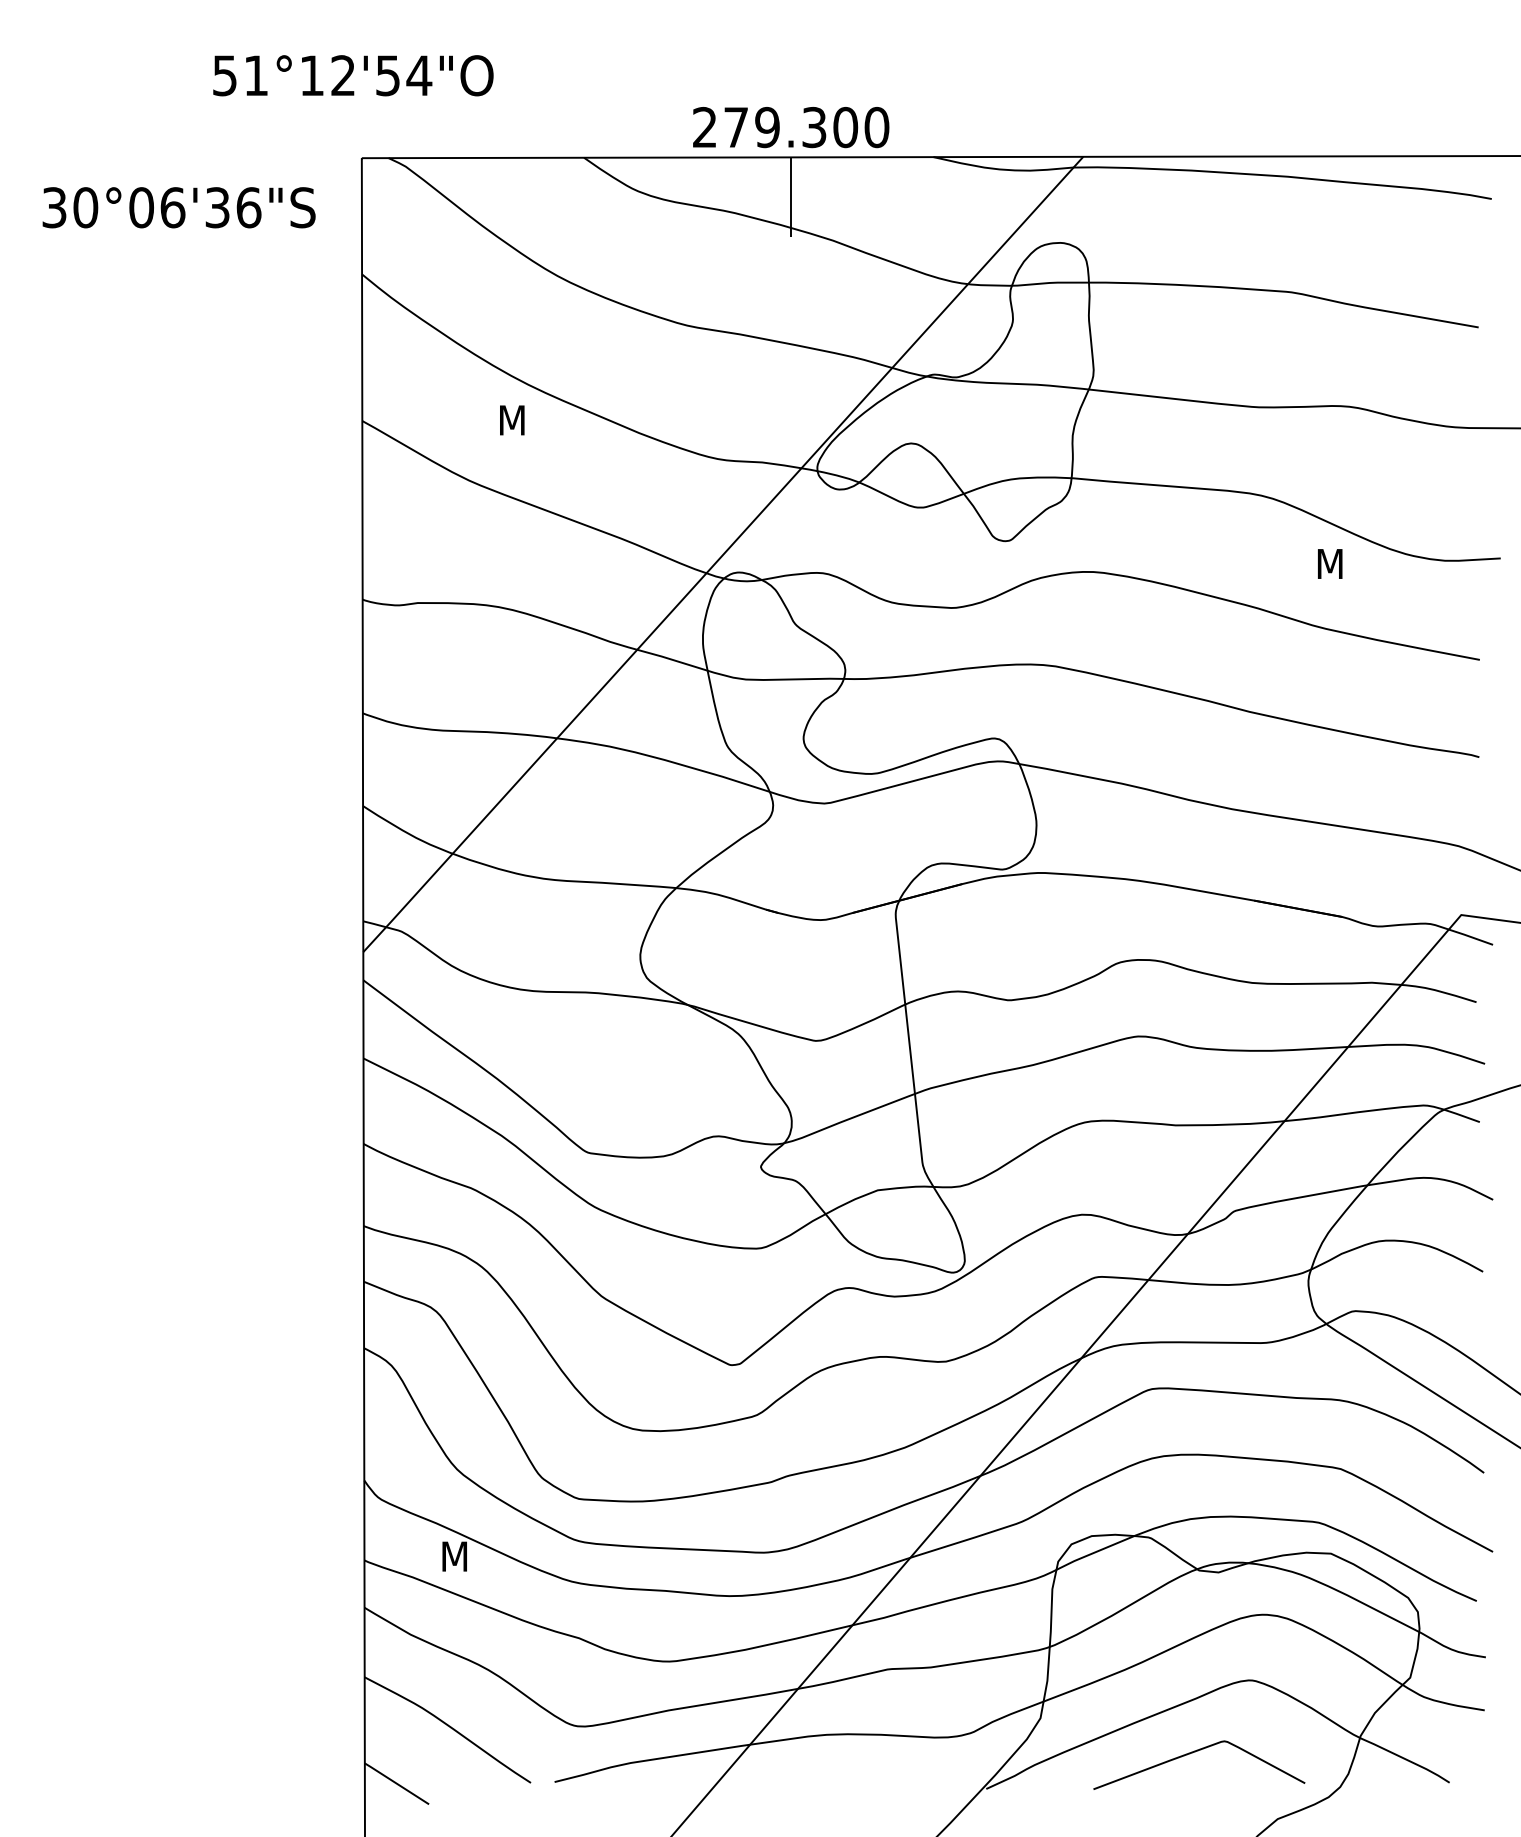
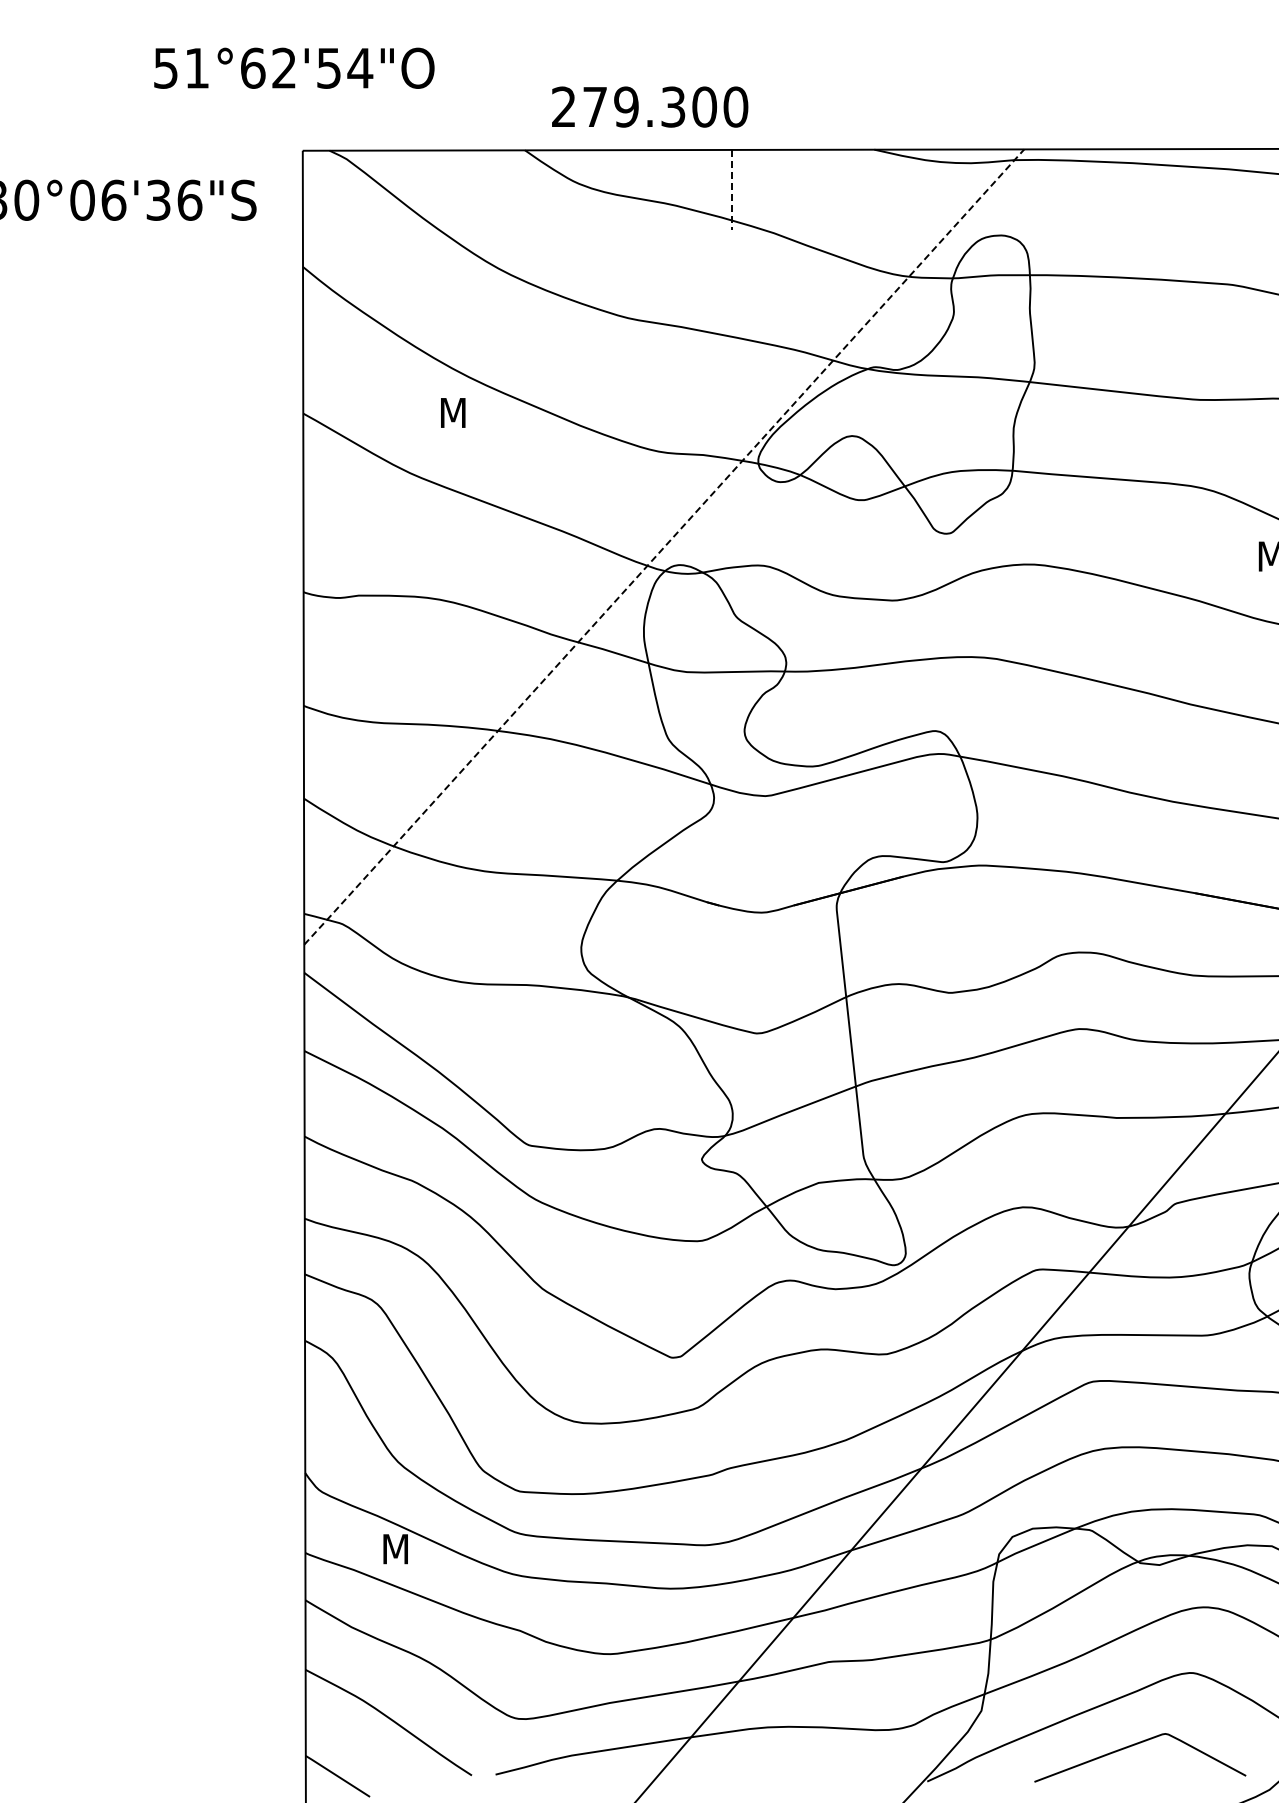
text: (312, 75) -> (253, 68), 51°12'54"O -> 51°62'54"O
text: (791, 127) -> (650, 107), moved
line: (791, 197) -> (732, 190), solid -> dashed
line: (723, 554) -> (664, 547), solid -> dashed

